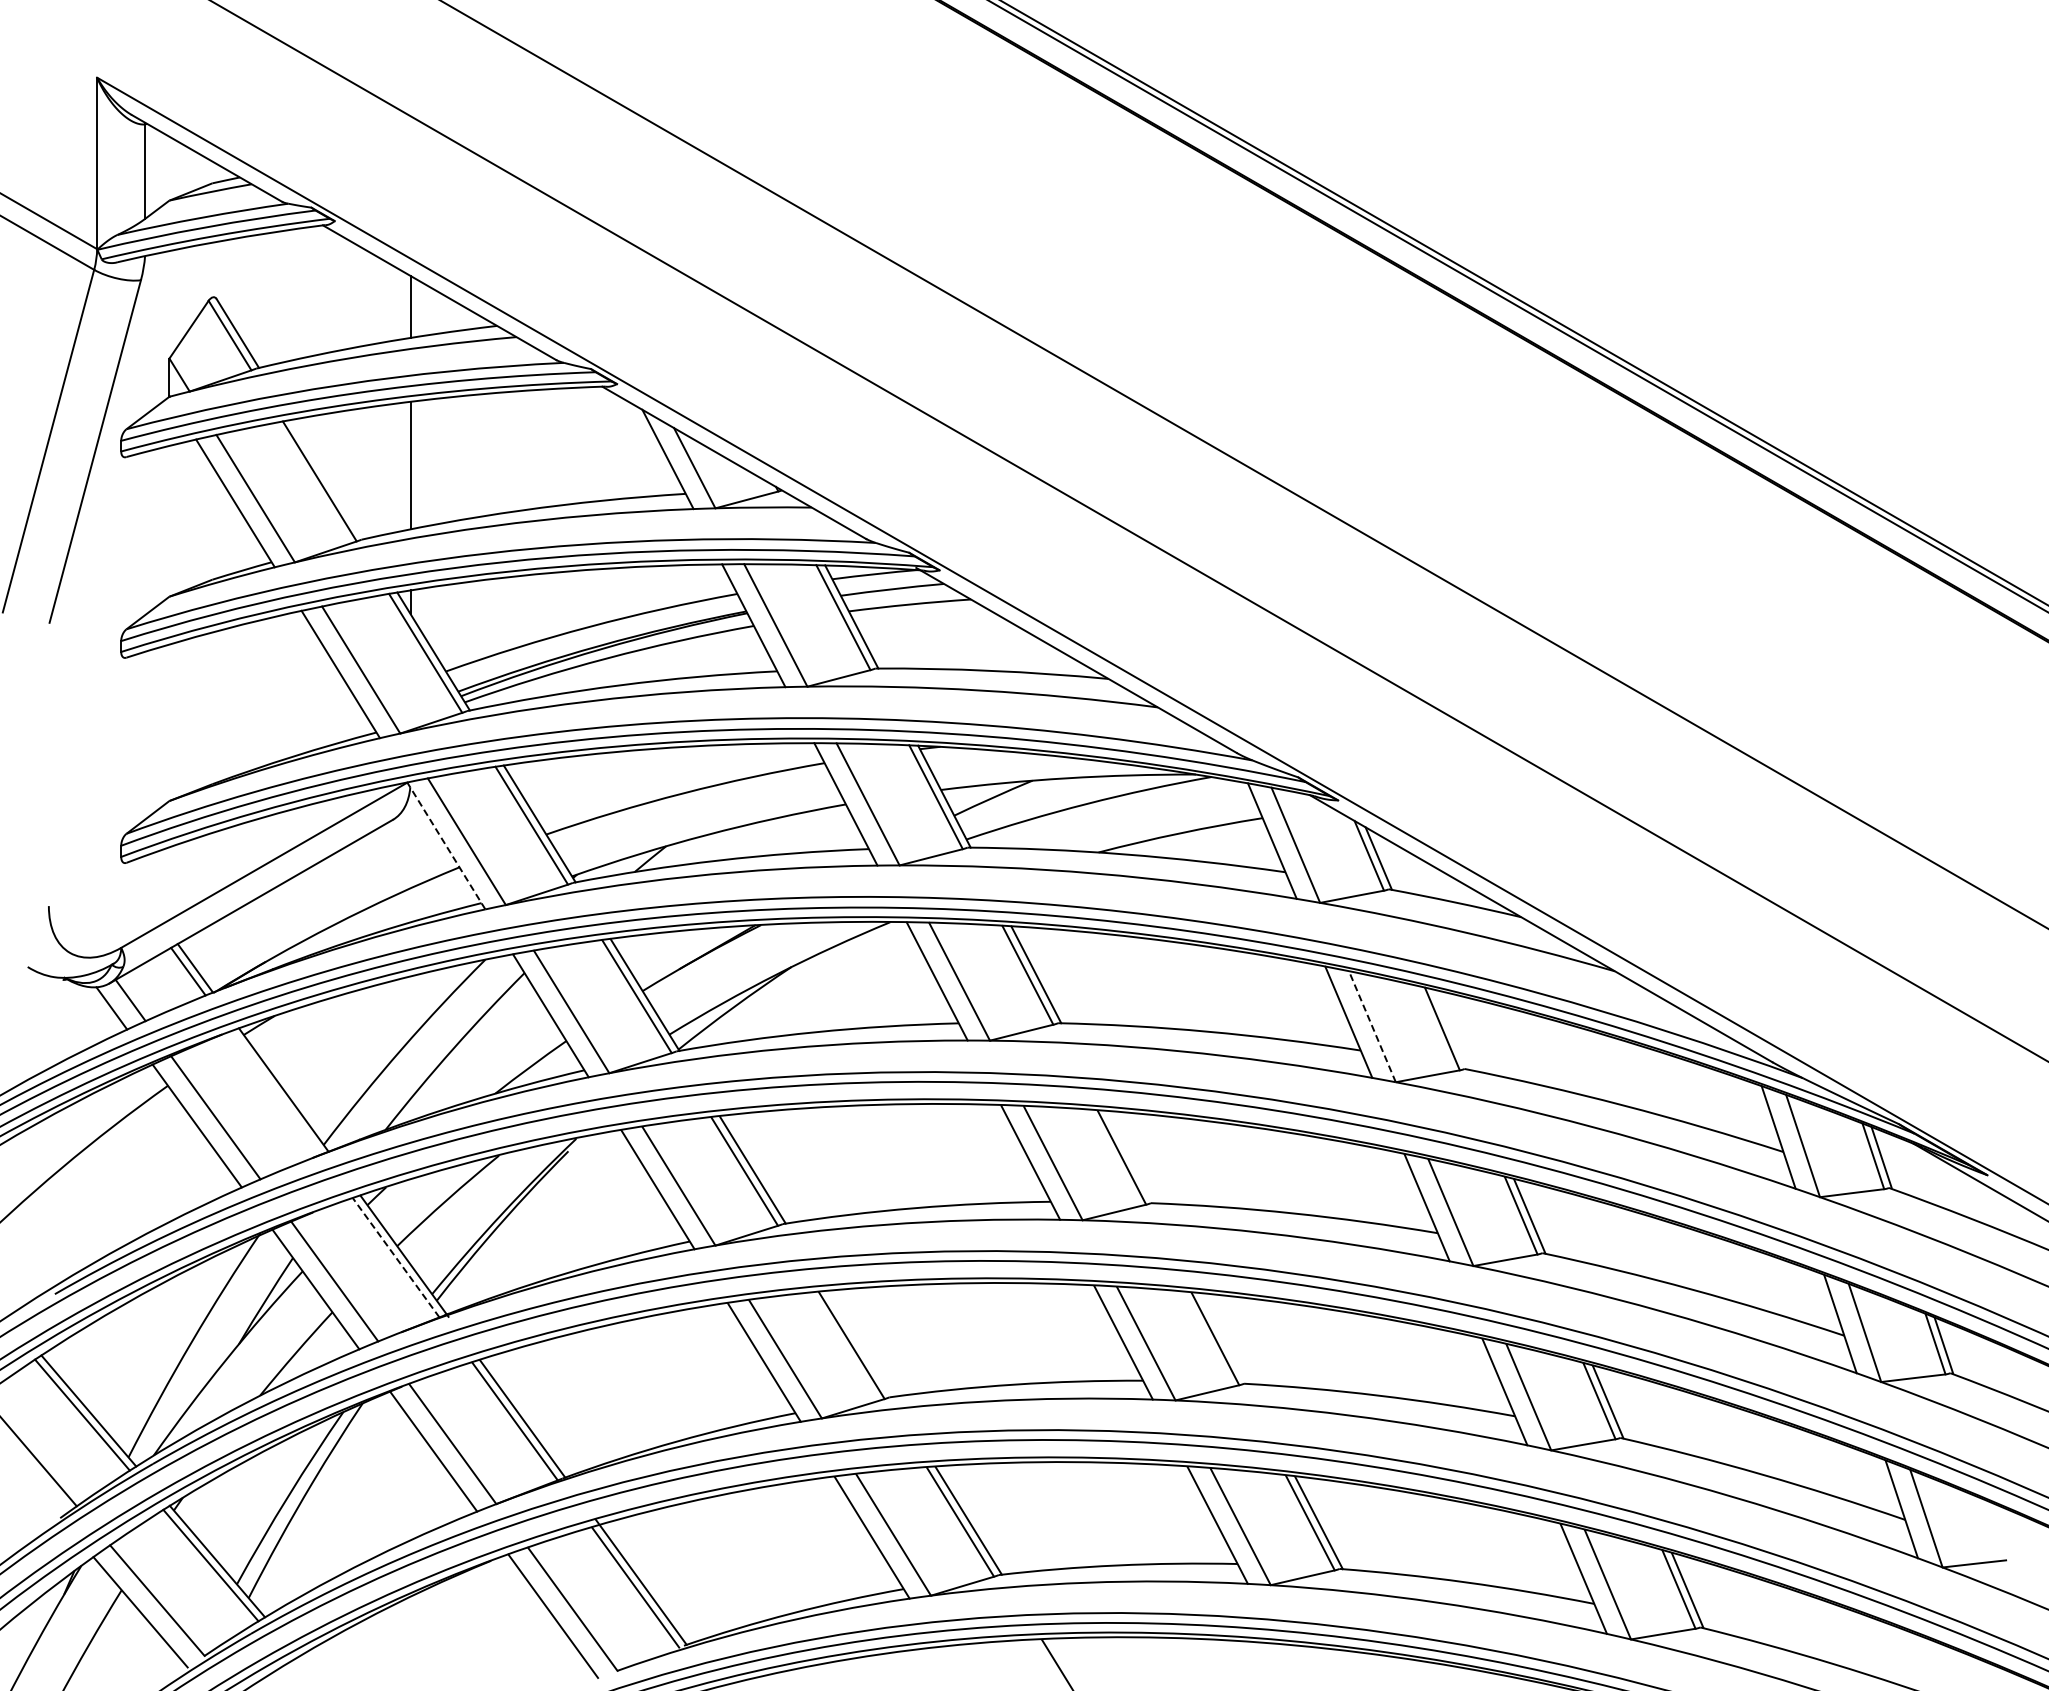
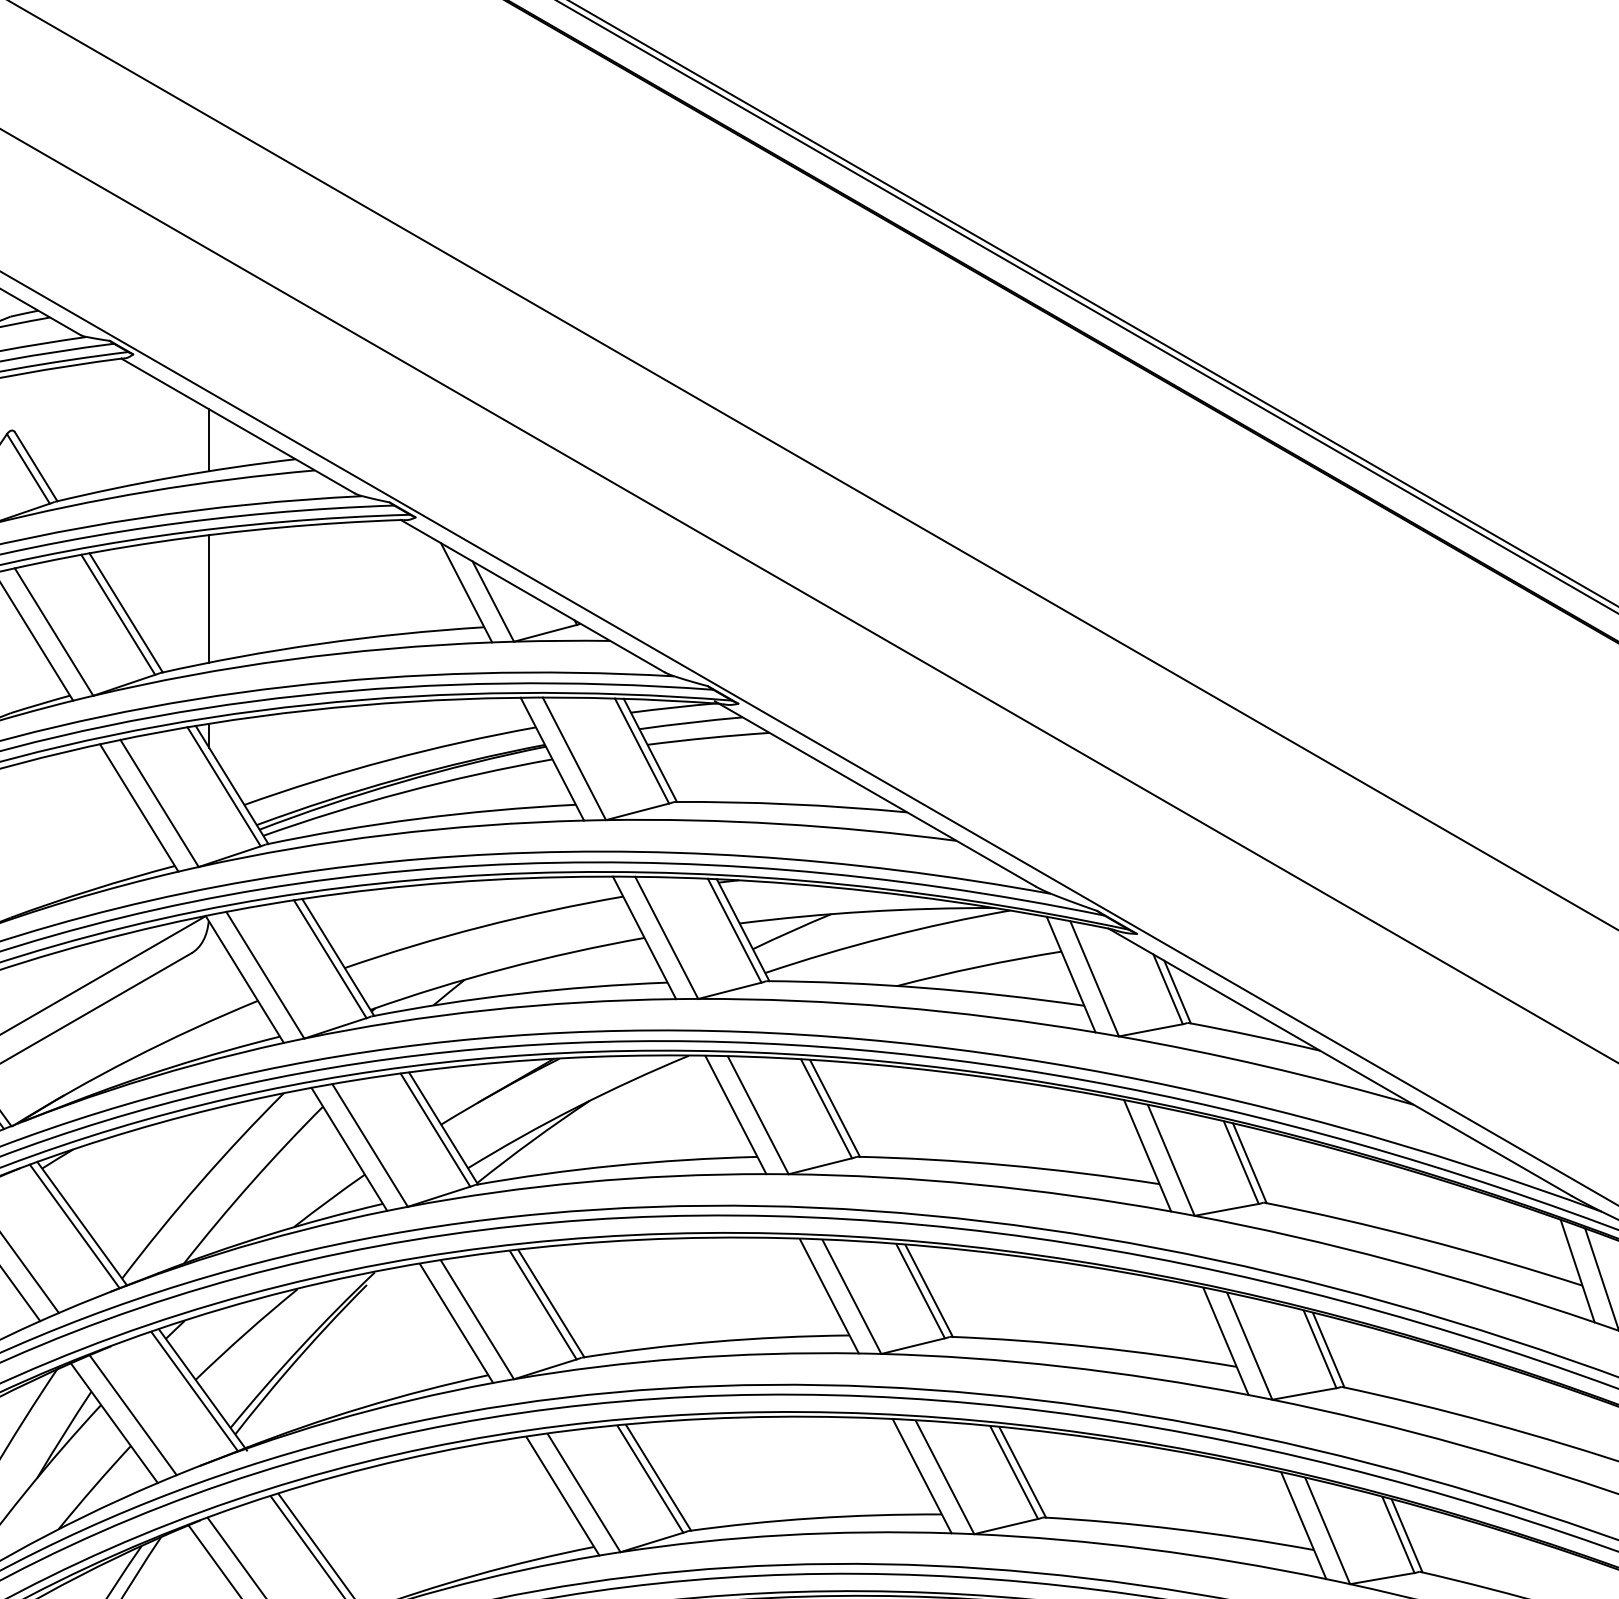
line: (327, 479) -> (125, 612), added
line: (446, 845) -> (244, 979), dashed -> solid
line: (1372, 1026) -> (1171, 1160), dashed -> solid
line: (1450, 1029) -> (1249, 1163), added
line: (276, 1092) -> (74, 1226), added
line: (1130, 1157) -> (929, 1291), added
line: (396, 1257) -> (194, 1391), dashed -> solid
line: (1223, 1338) -> (1022, 1472), added
line: (859, 1343) -> (658, 1477), added

